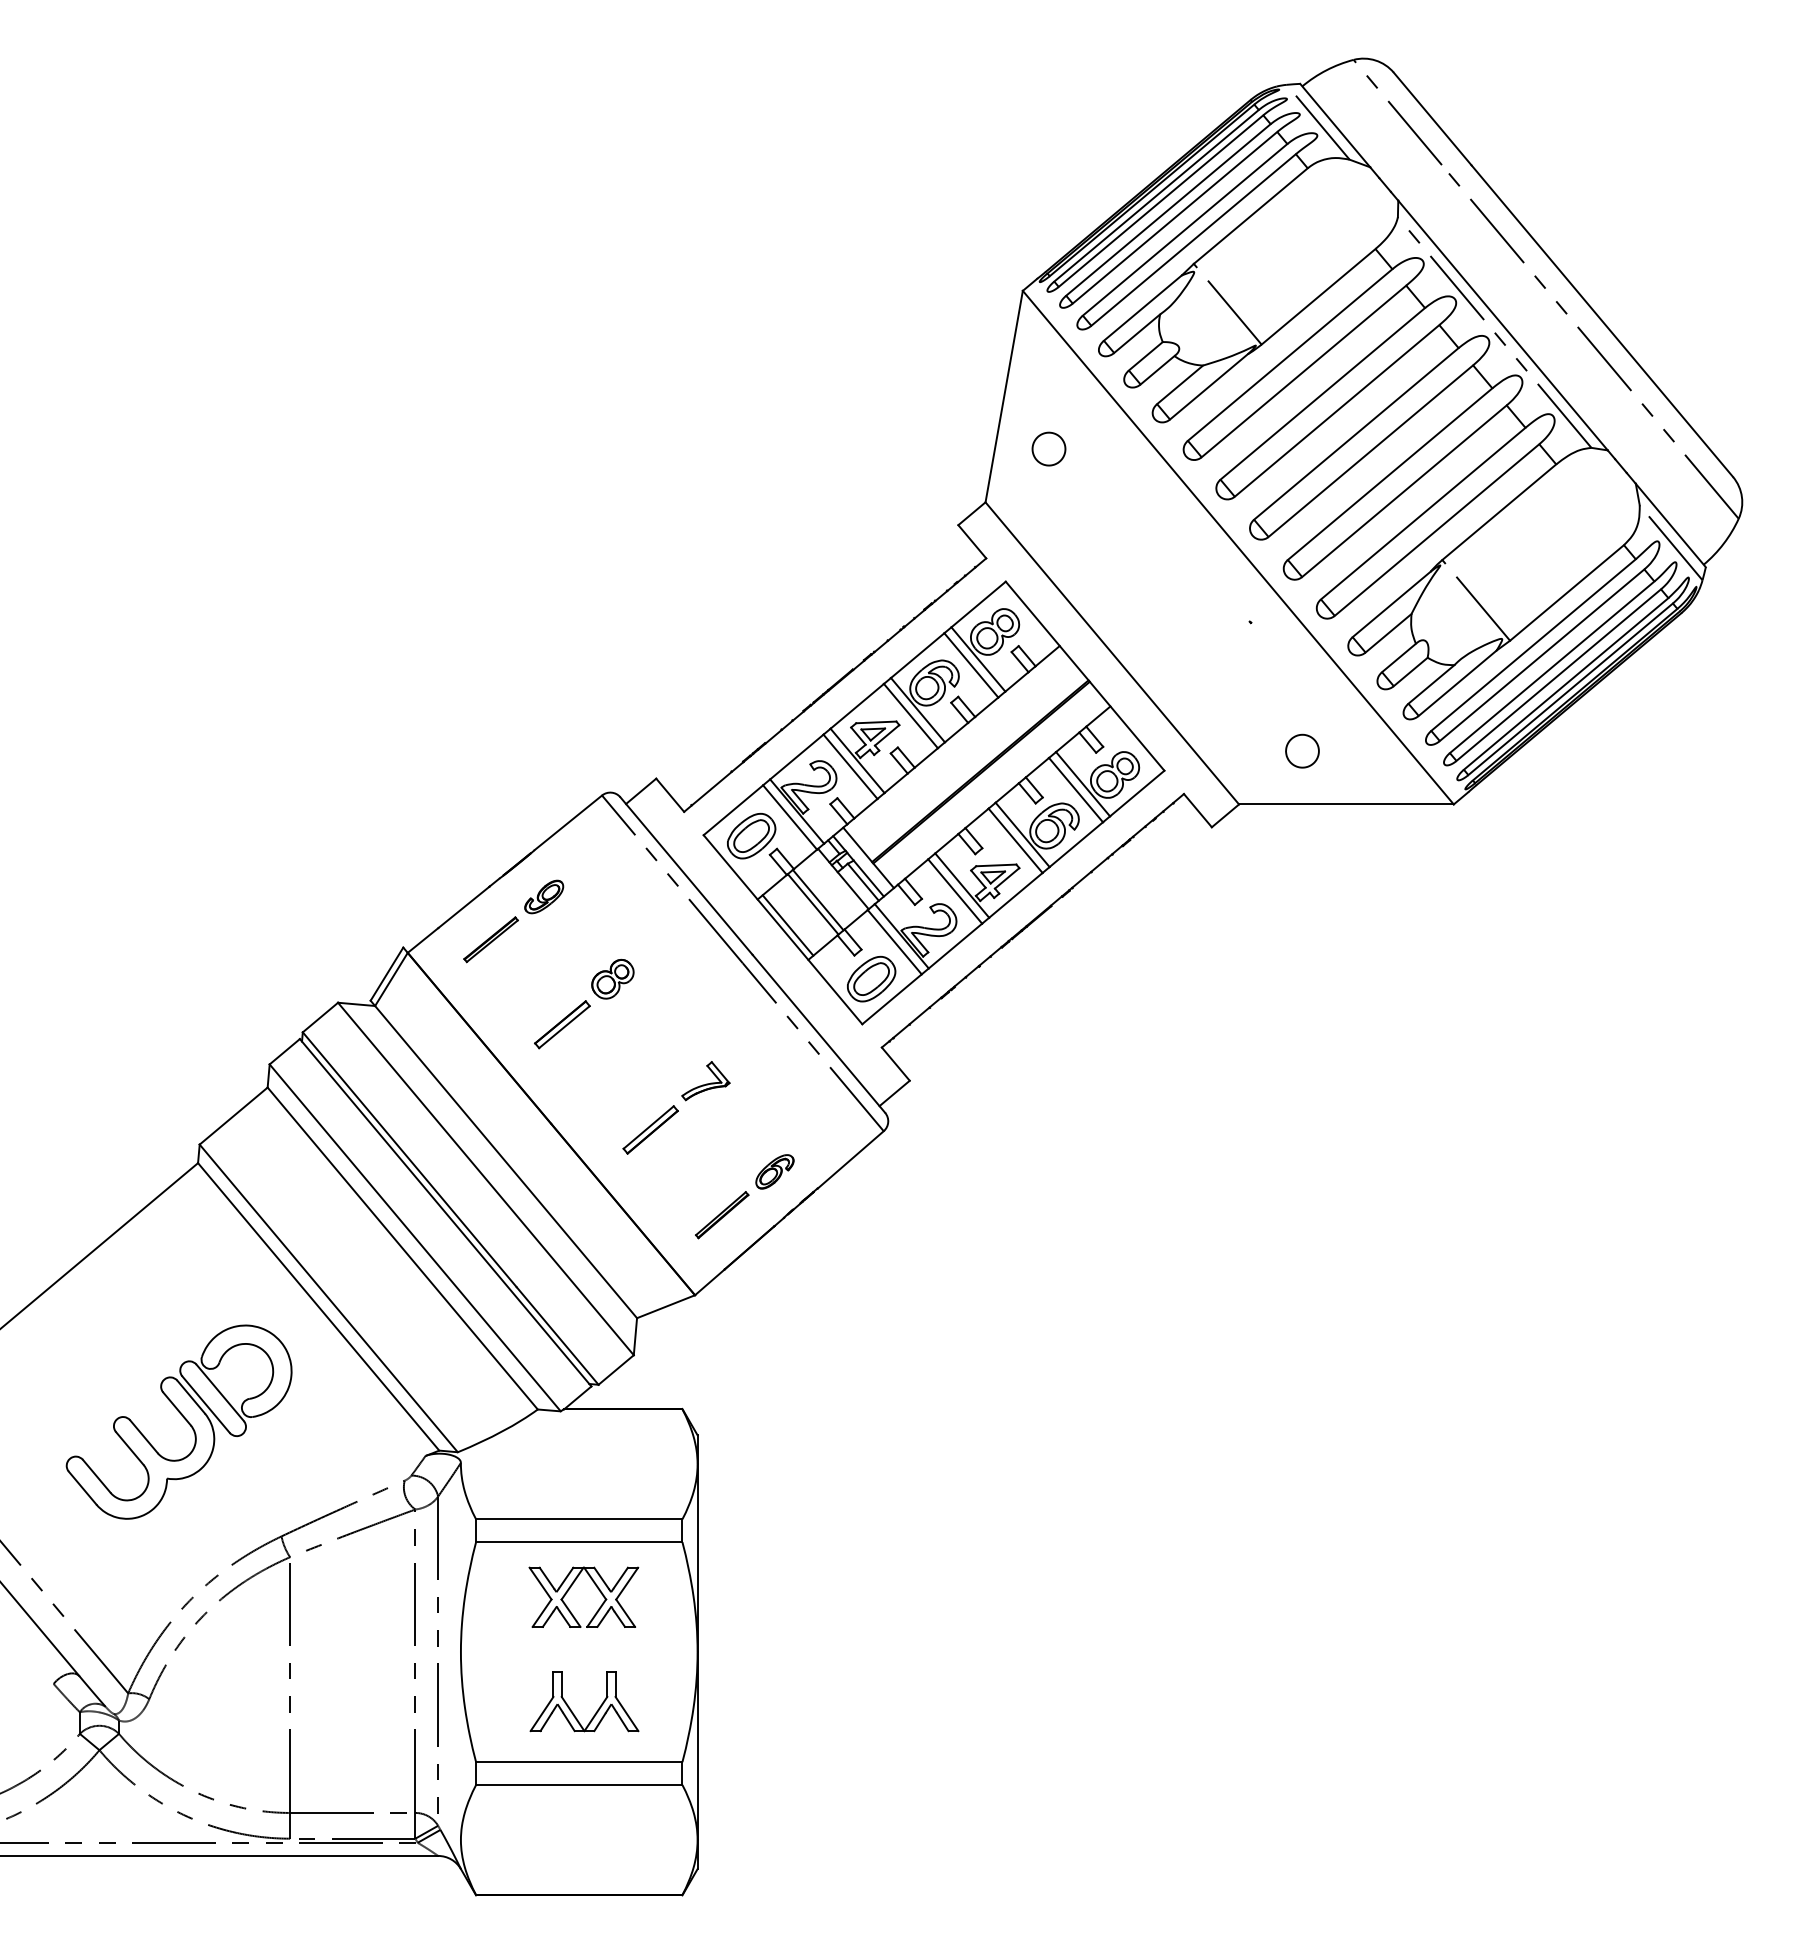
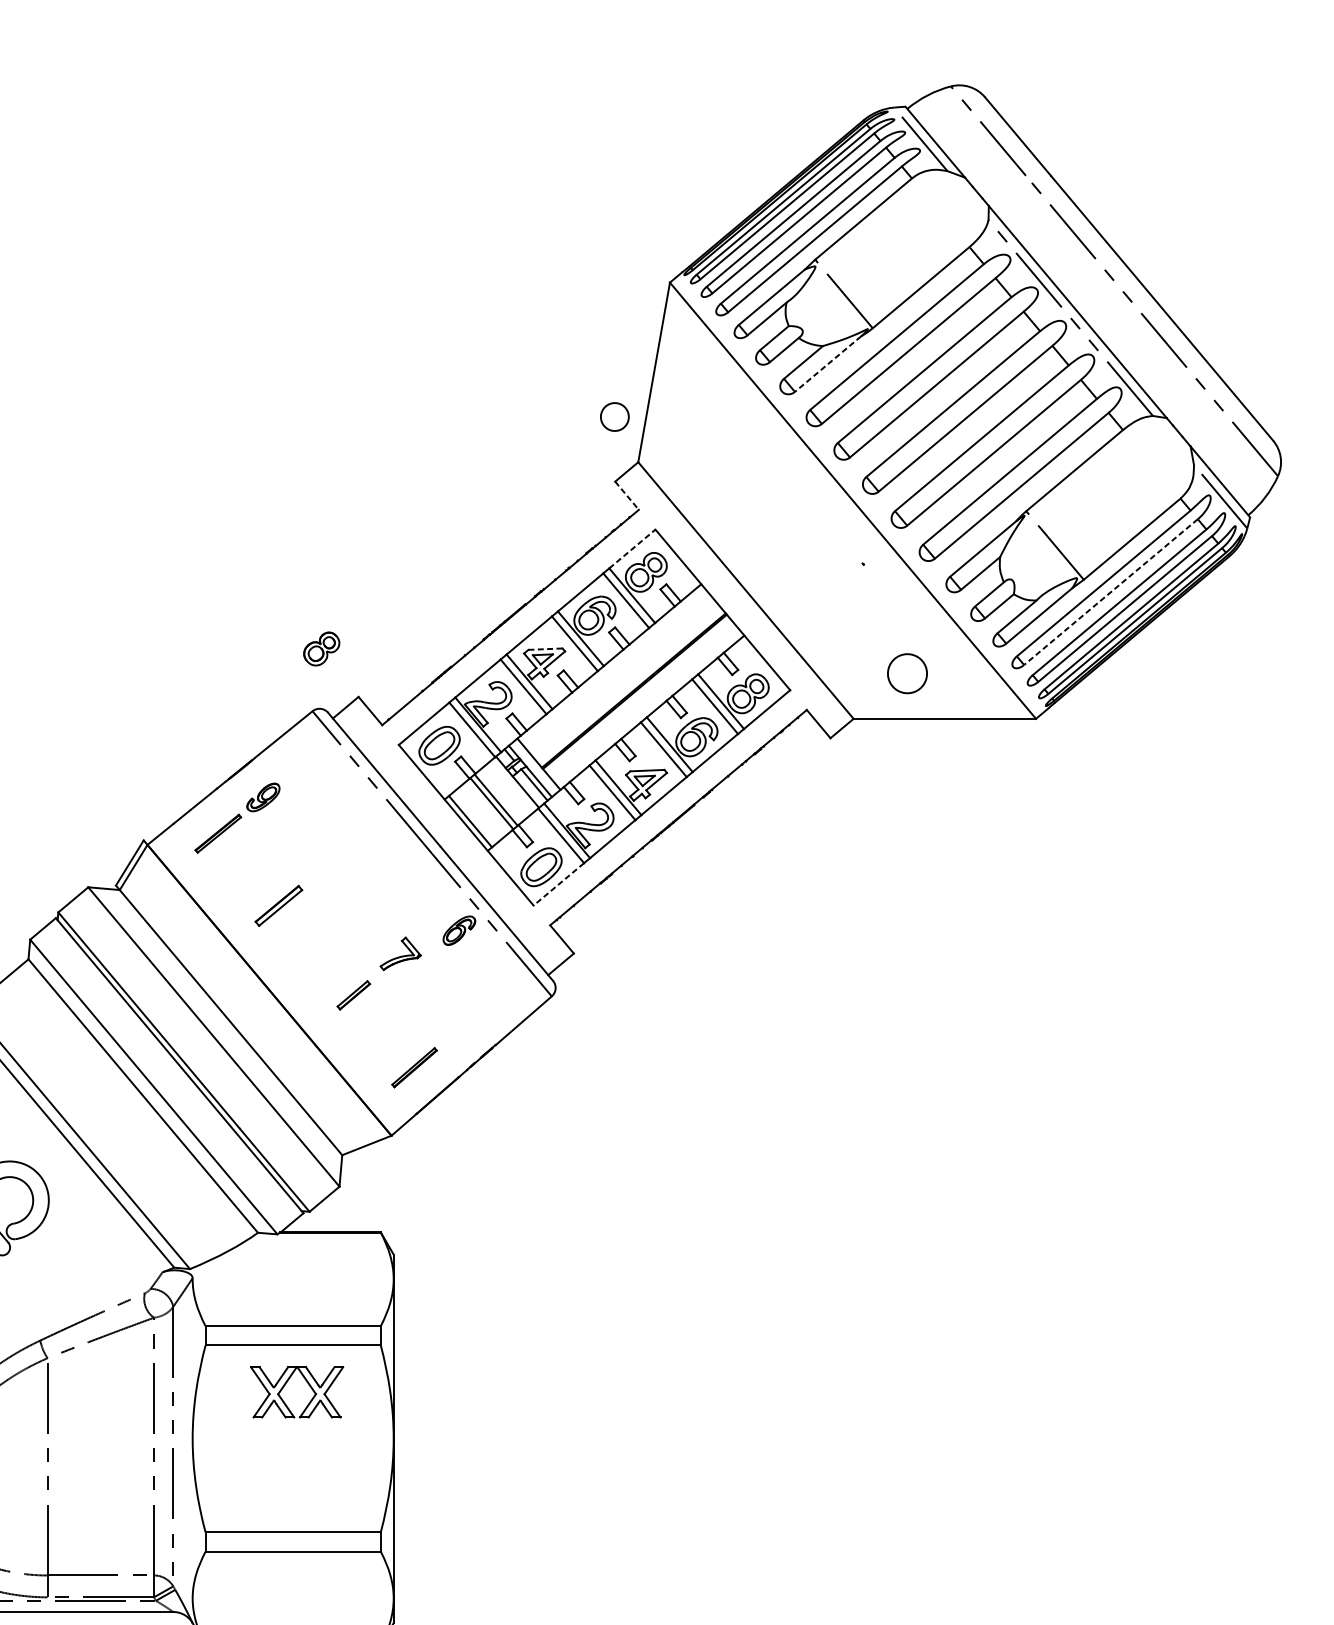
line: (1208, 386) -> (827, 363), solid -> dashed
part: (1048, 448) -> (614, 416), moved
line: (972, 541) -> (627, 495), solid -> dashed
line: (979, 604) -> (633, 549), solid -> dashed
line: (1541, 655) -> (1110, 592), solid -> dashed
line: (876, 722) -> (545, 649), solid -> dashed
part: (1302, 750) -> (907, 673), size x1.4
part: (612, 978) -> (321, 648), moved
line: (892, 999) -> (559, 884), solid -> dashed
part: (650, 1129) -> (353, 994), size x0.7
part: (774, 1171) -> (459, 930), moved
part: (571, 1709) -> (286, 1487), removed

